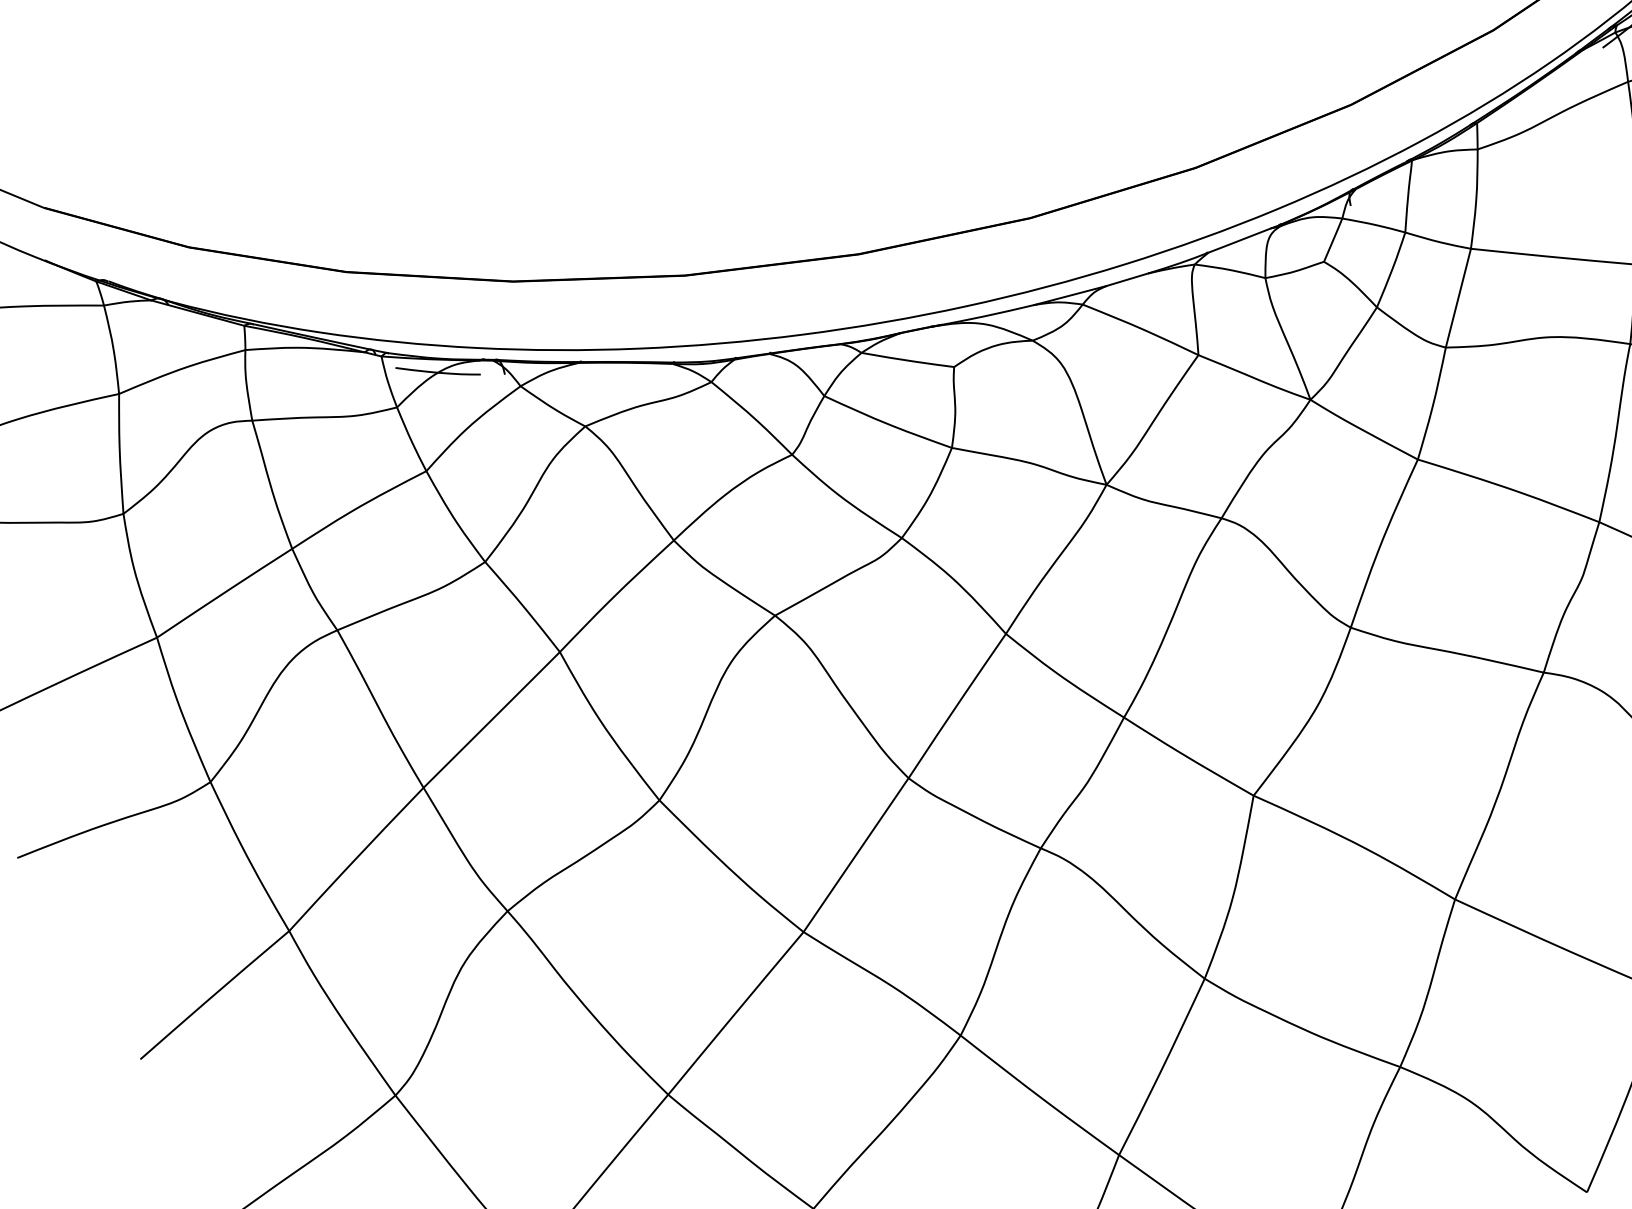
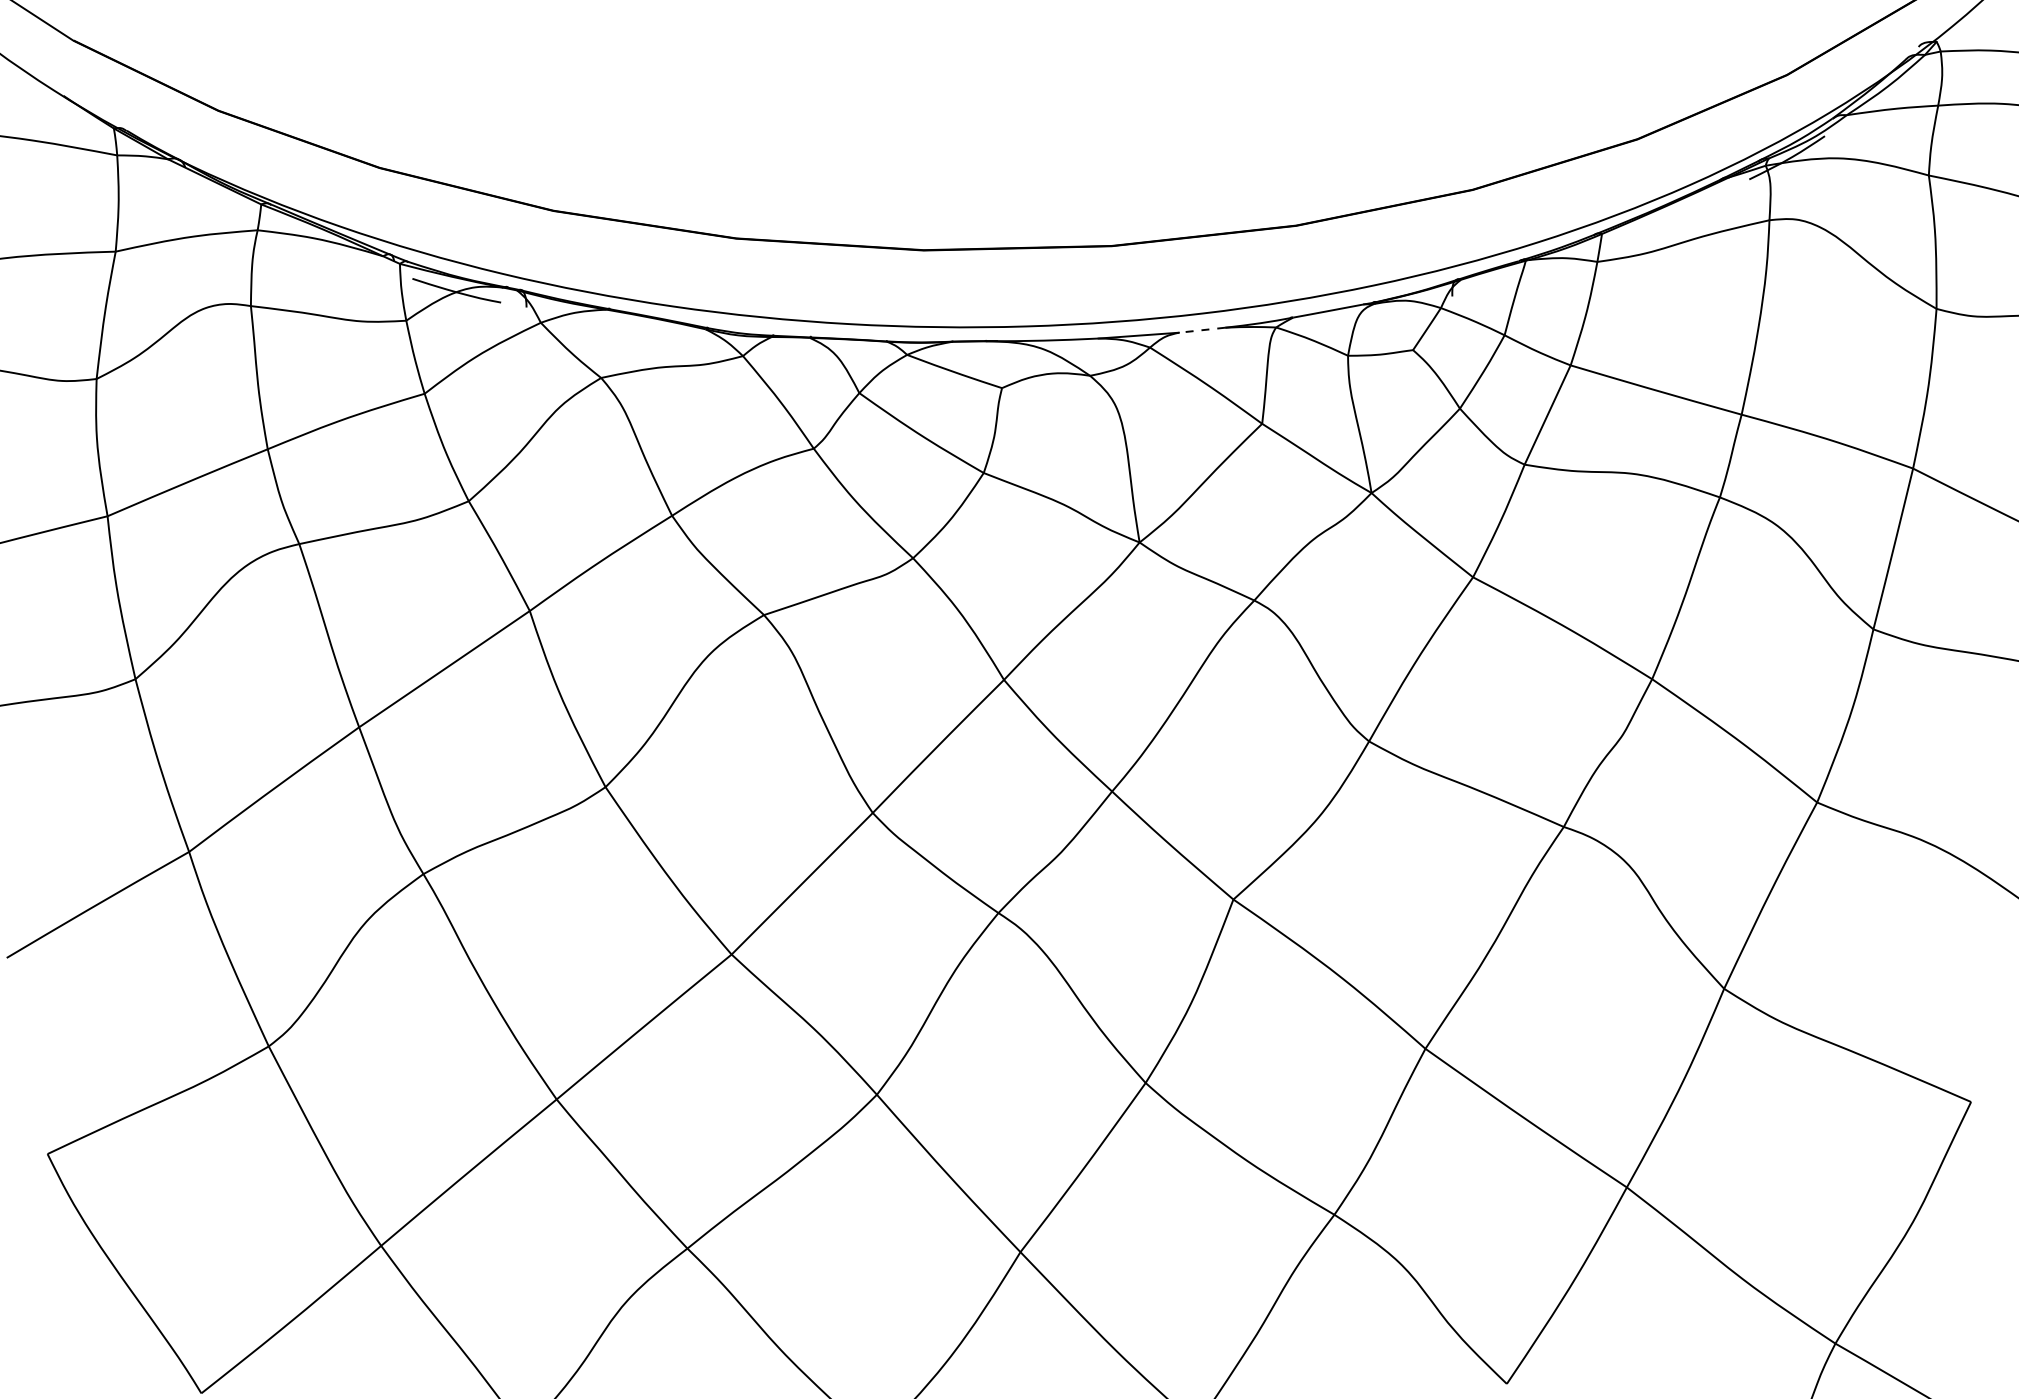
line: (1126, 280) -> (1201, 330), solid -> dashed

